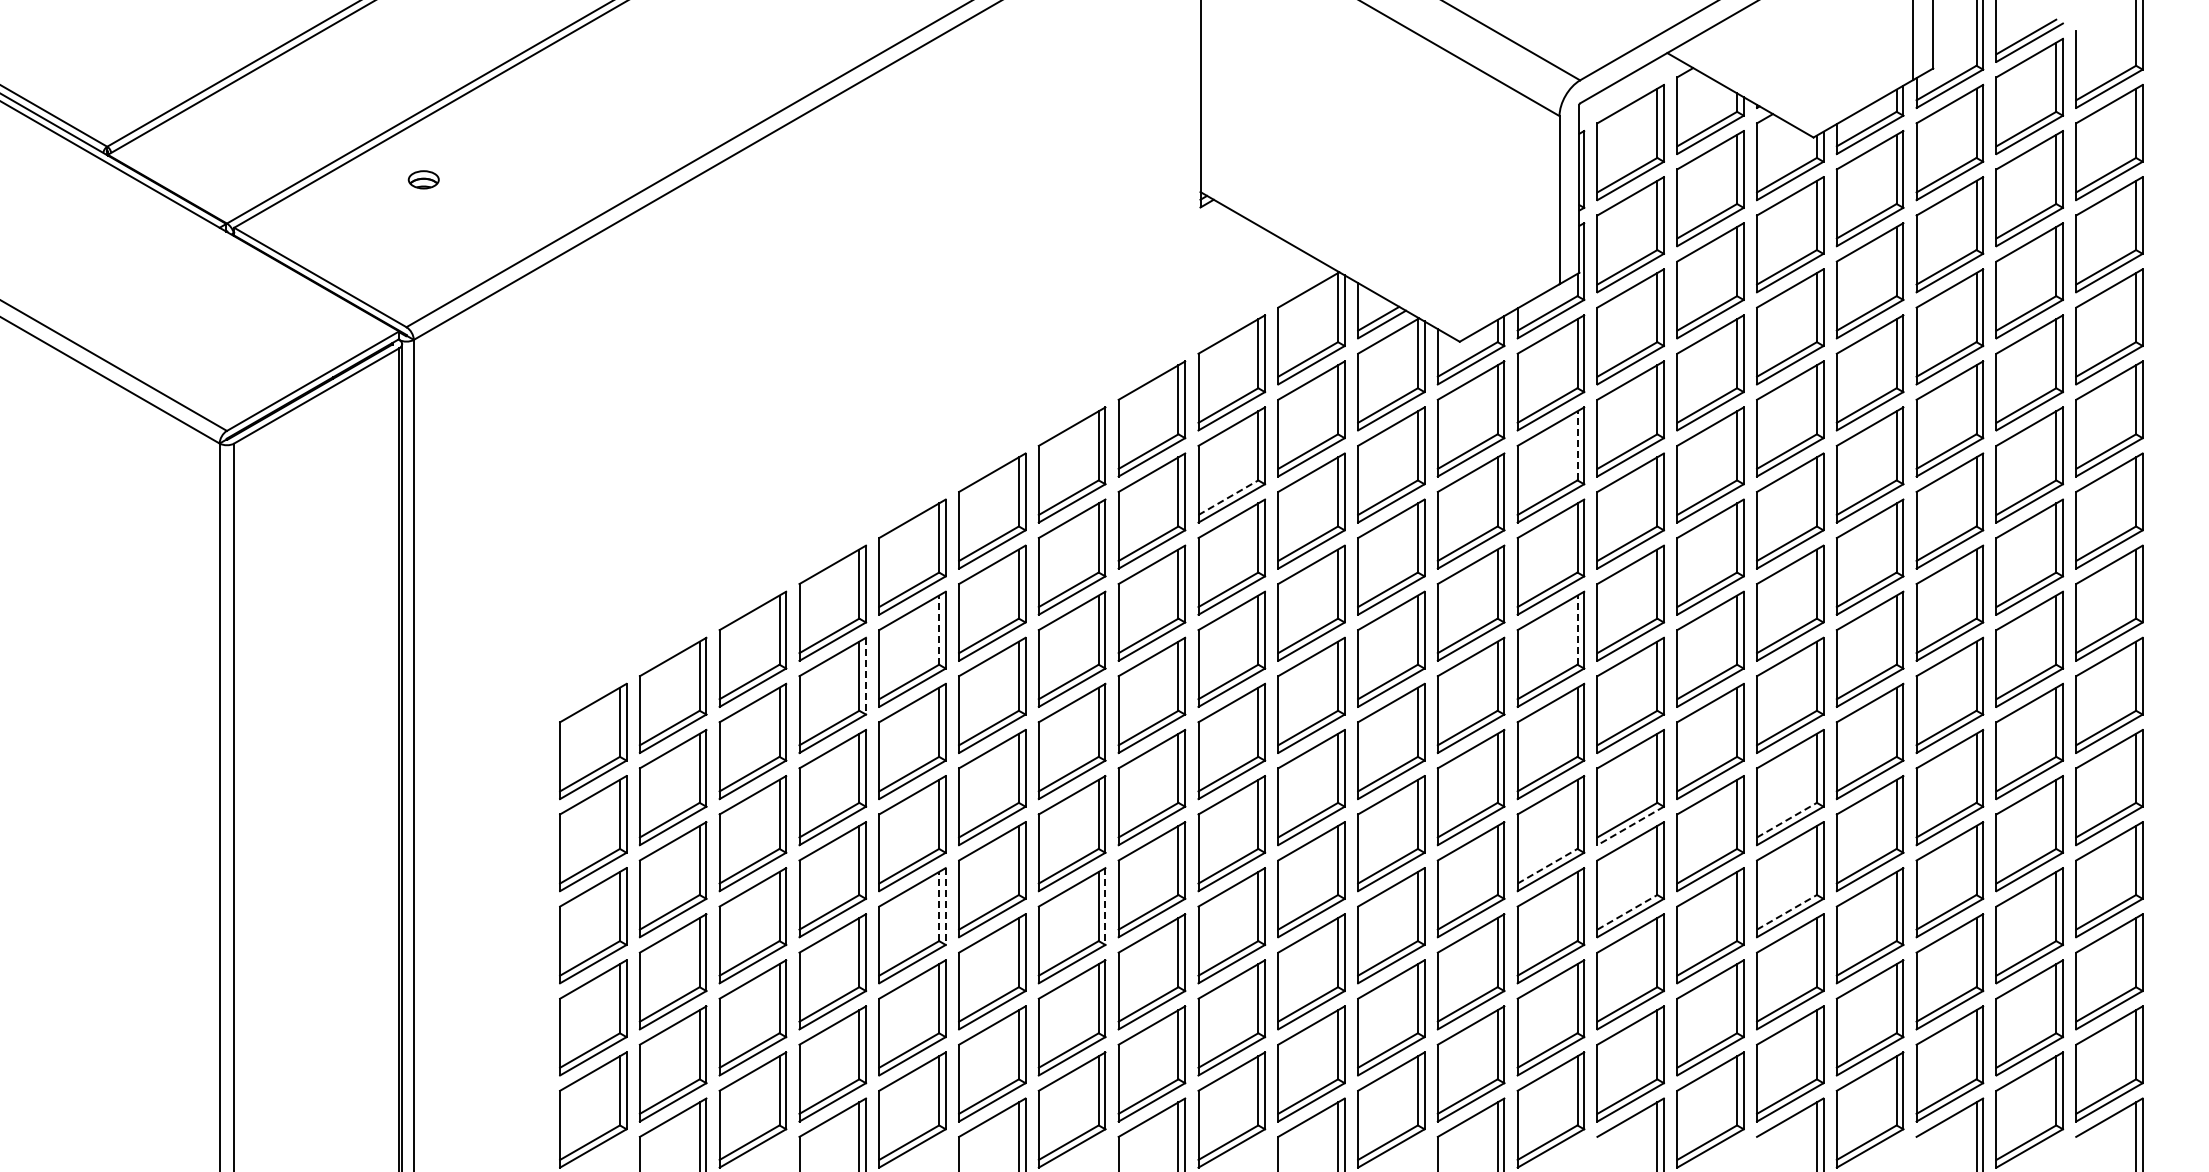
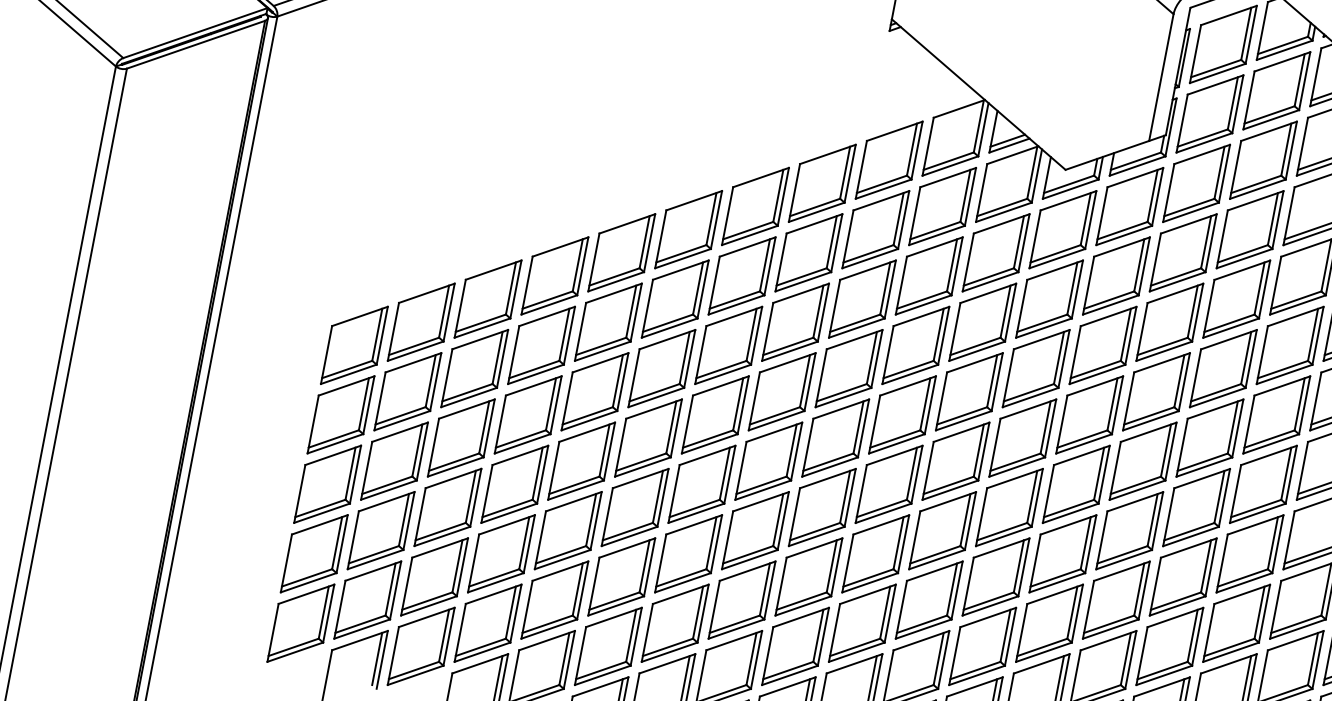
line: (1577, 445) -> (1139, 265), dashed -> solid
line: (1228, 497) -> (868, 253), dashed -> solid
line: (939, 630) -> (631, 311), dashed -> solid
line: (1577, 630) -> (1112, 404), dashed -> solid
line: (865, 676) -> (569, 335), dashed -> solid
line: (1786, 820) -> (1242, 578), dashed -> solid
line: (1630, 826) -> (1123, 560), dashed -> solid
line: (1547, 866) -> (1055, 578), dashed -> solid
line: (939, 906) -> (591, 520), dashed -> solid
line: (945, 907) -> (595, 521), dashed -> solid
line: (1105, 907) -> (716, 544), dashed -> solid
line: (1627, 912) -> (1109, 624), dashed -> solid
line: (1786, 912) -> (1229, 647), dashed -> solid

